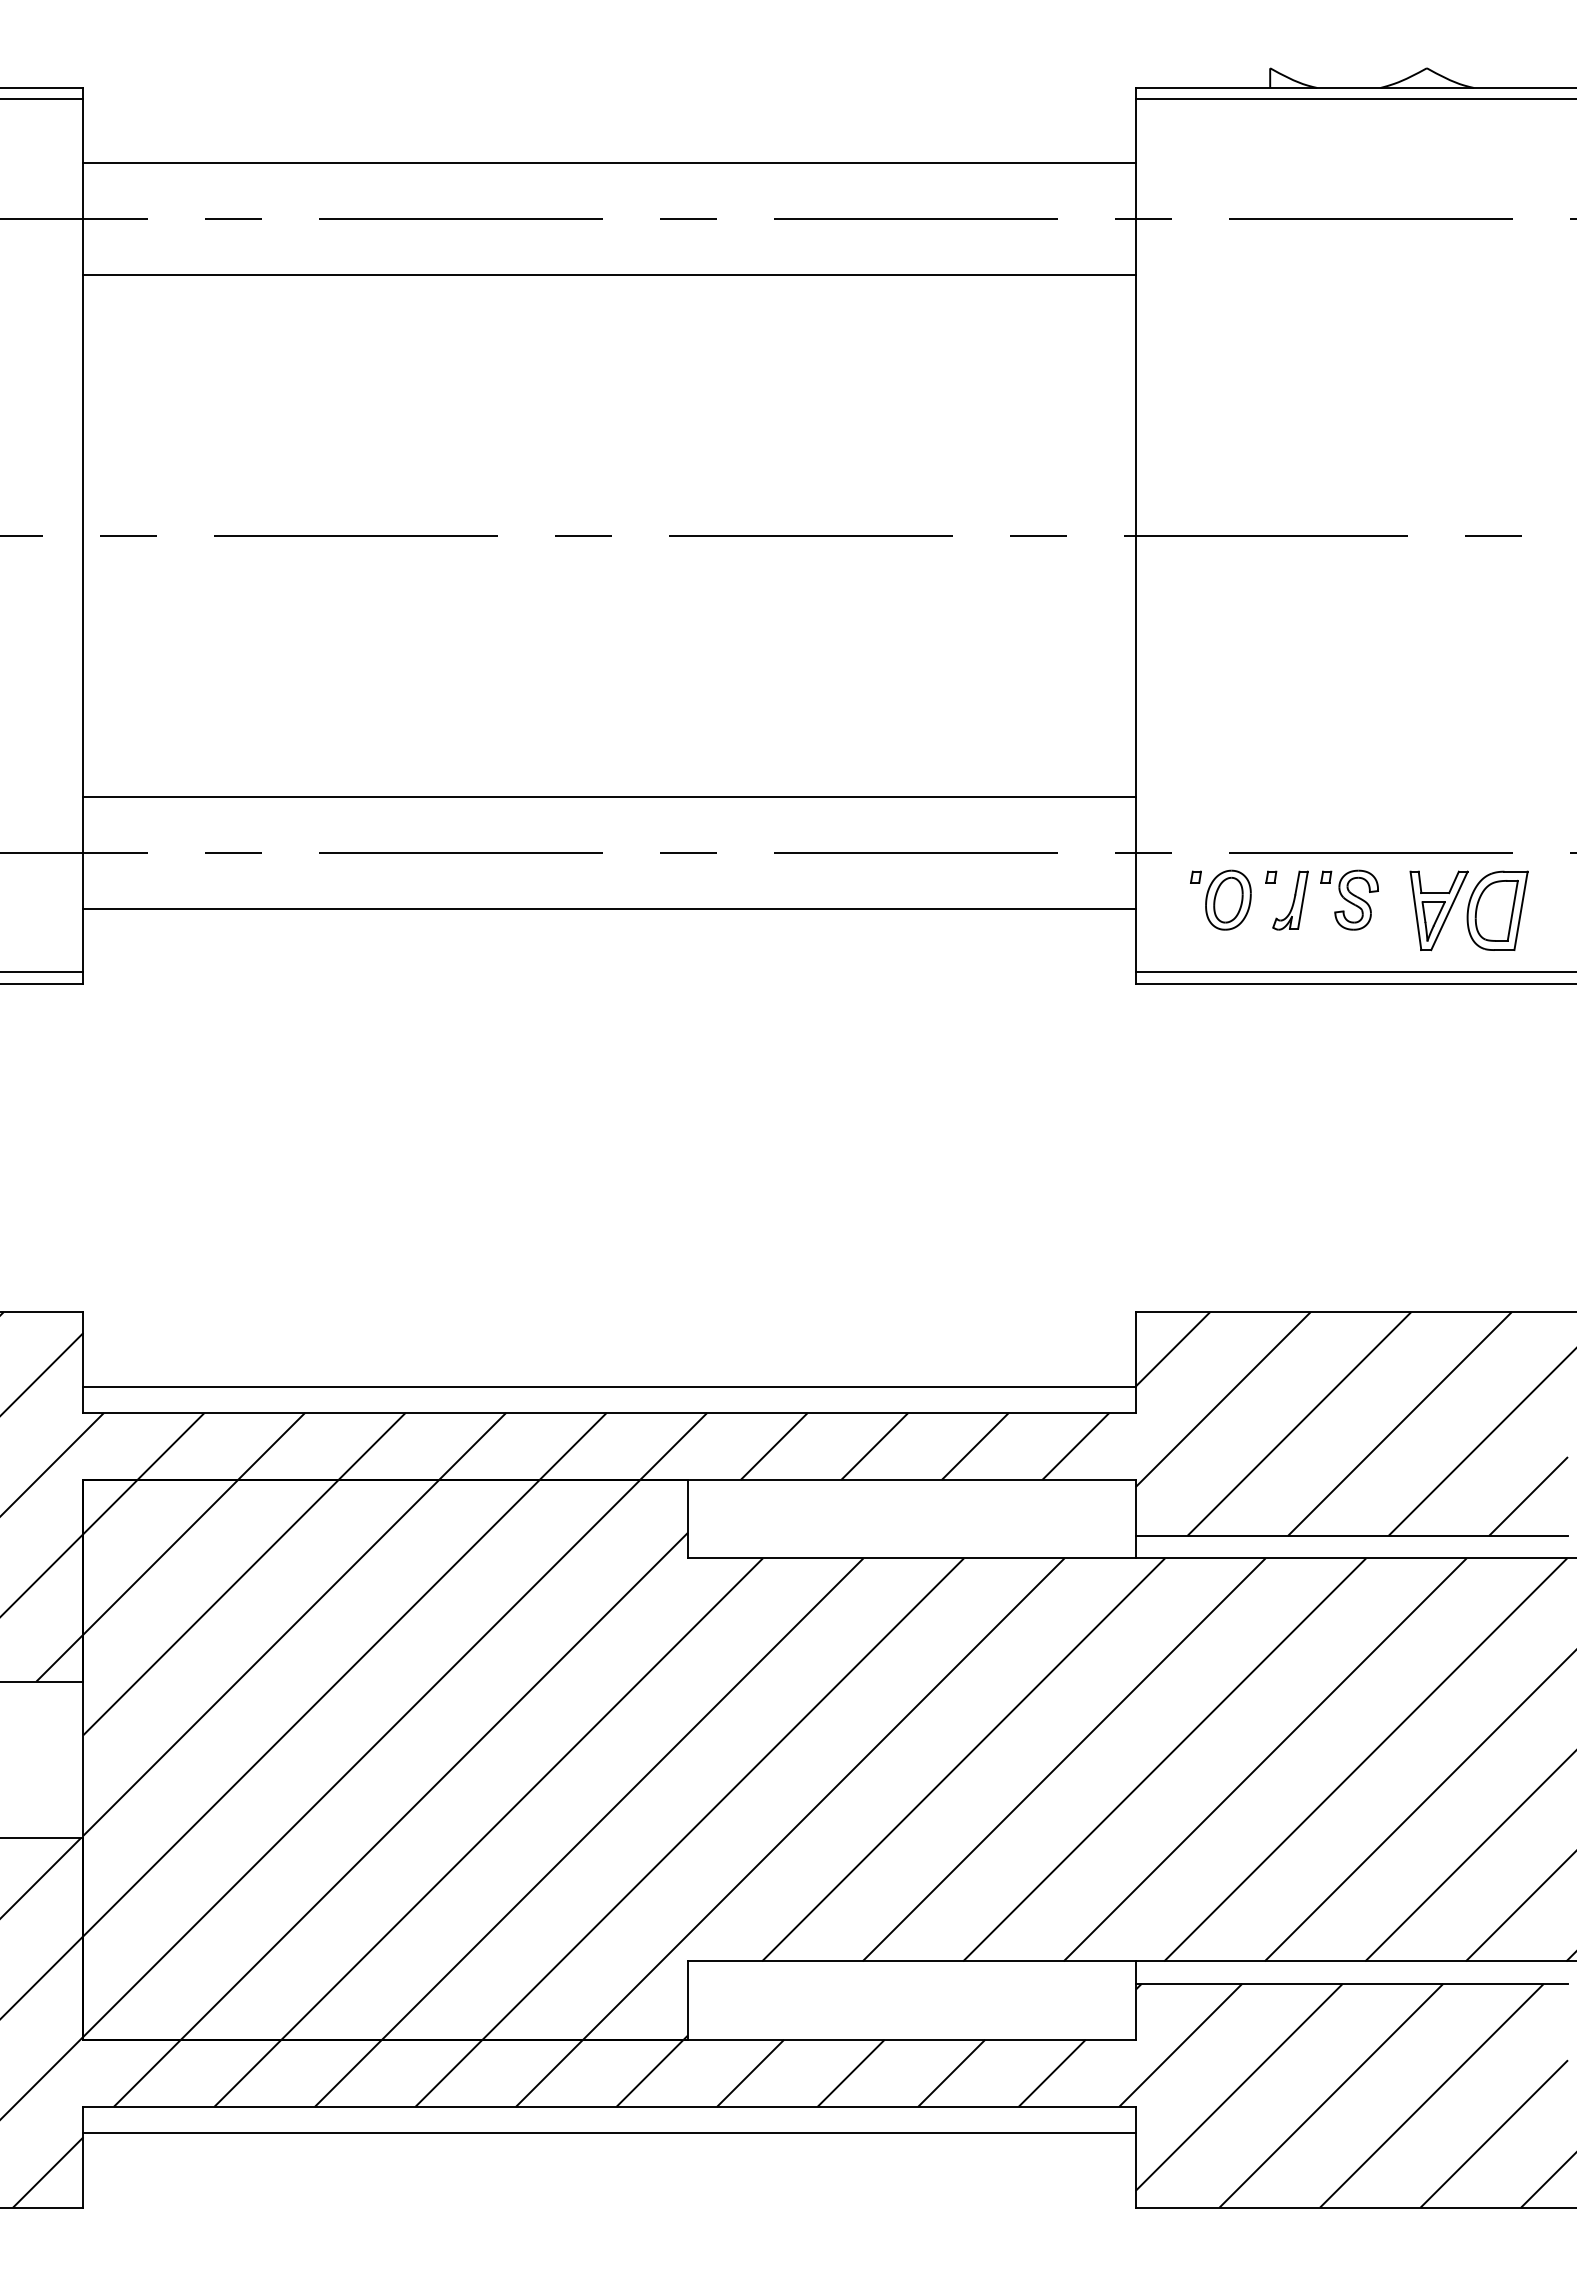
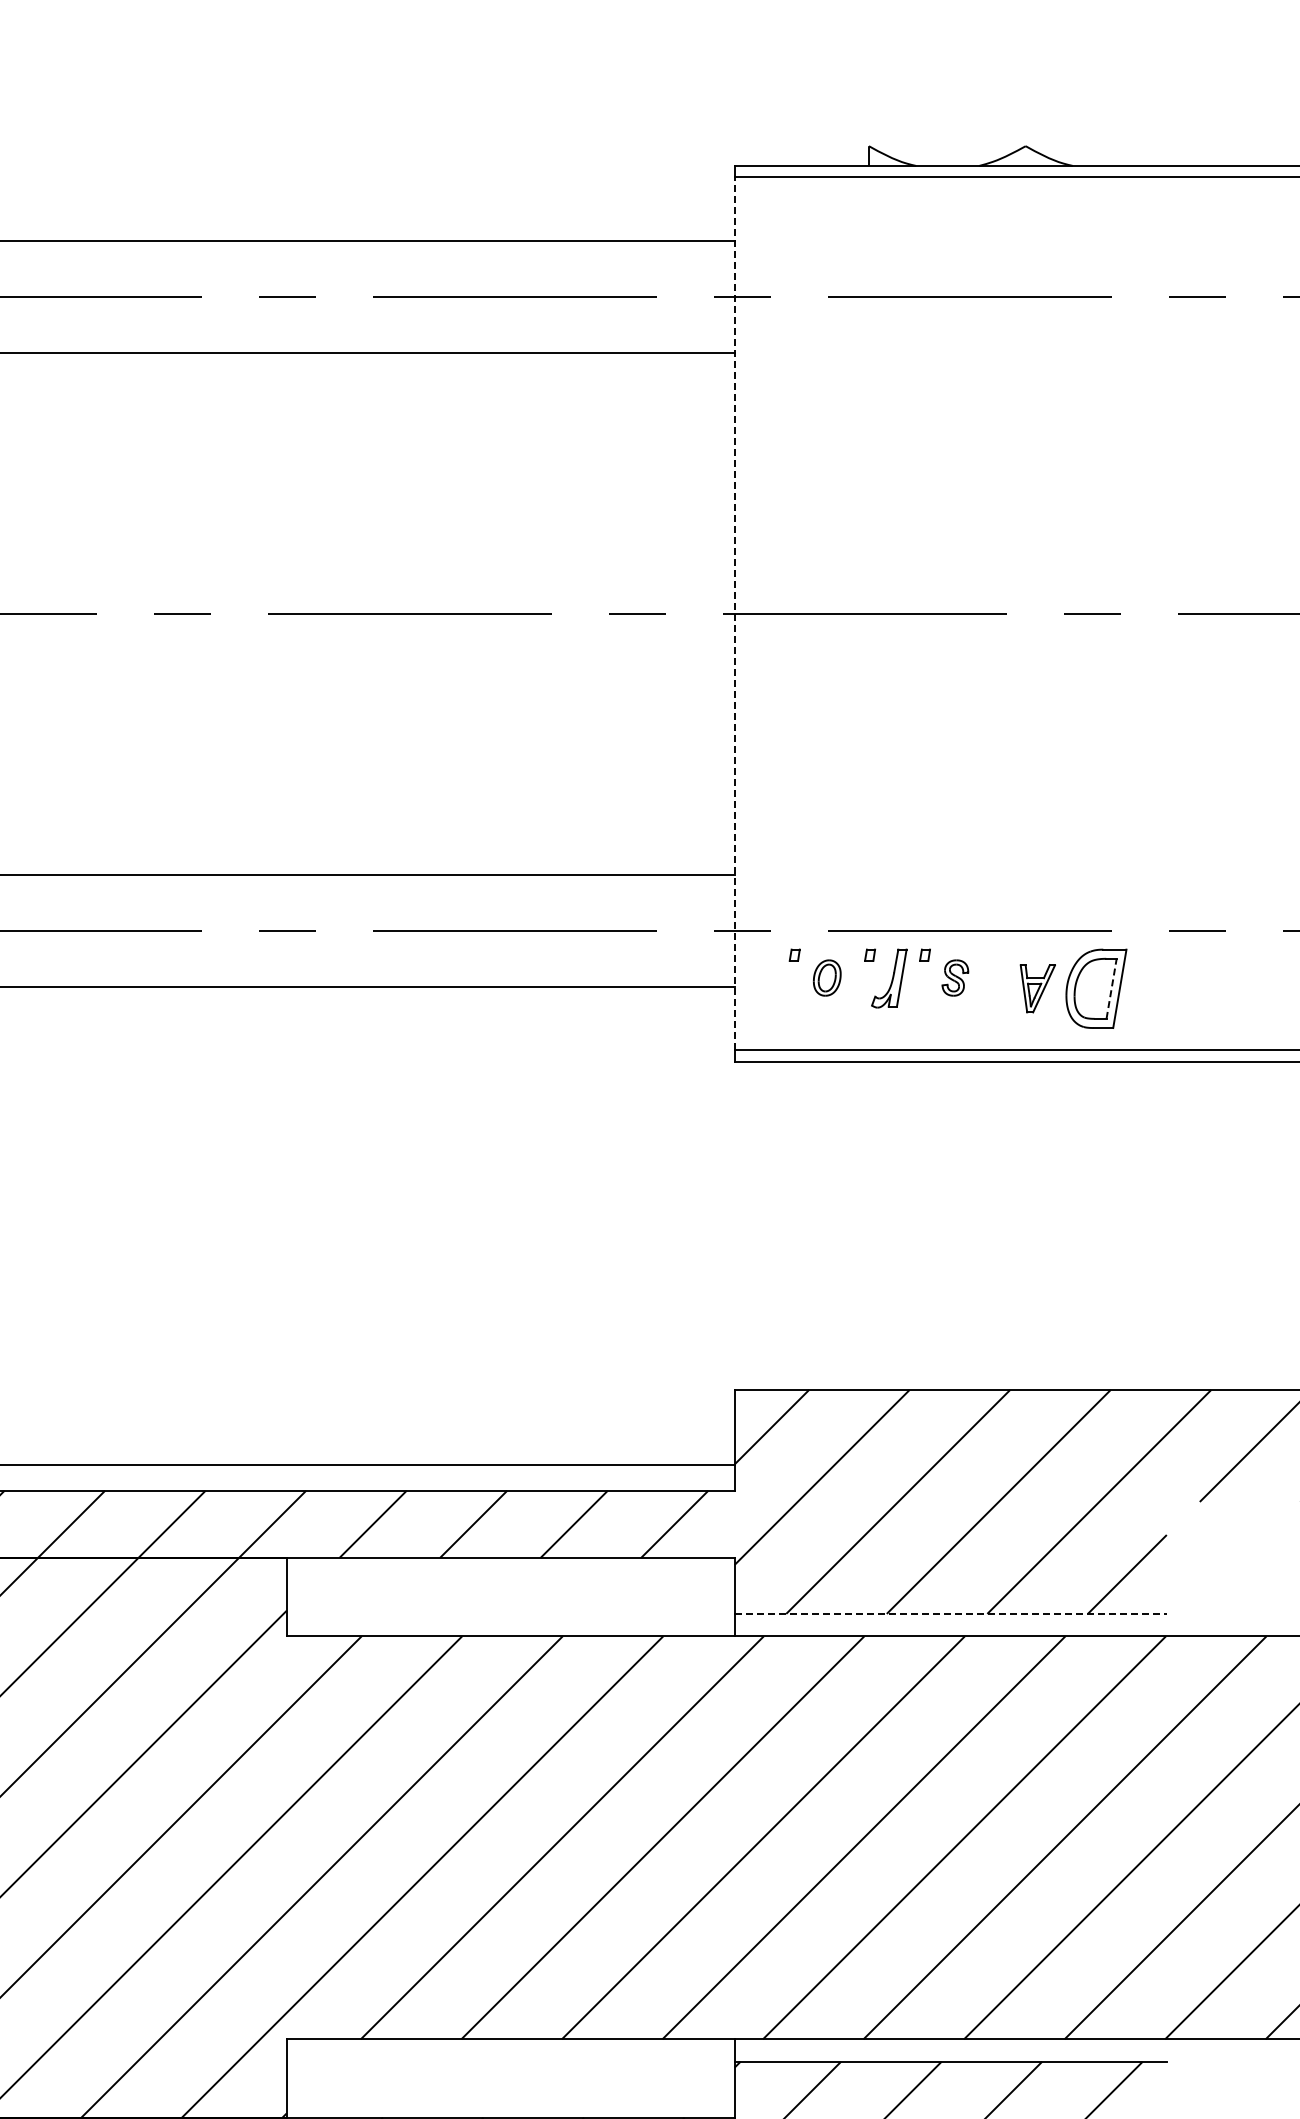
line: (1135, 535) -> (734, 613), solid -> dashed
part: (1228, 899) -> (827, 977), size x0.6
part: (1356, 899) -> (955, 977), size x0.6
part: (1438, 910) -> (1037, 988), size x0.6
line: (1512, 910) -> (1111, 988), solid -> dashed
line: (1352, 1535) -> (951, 1613), solid -> dashed

